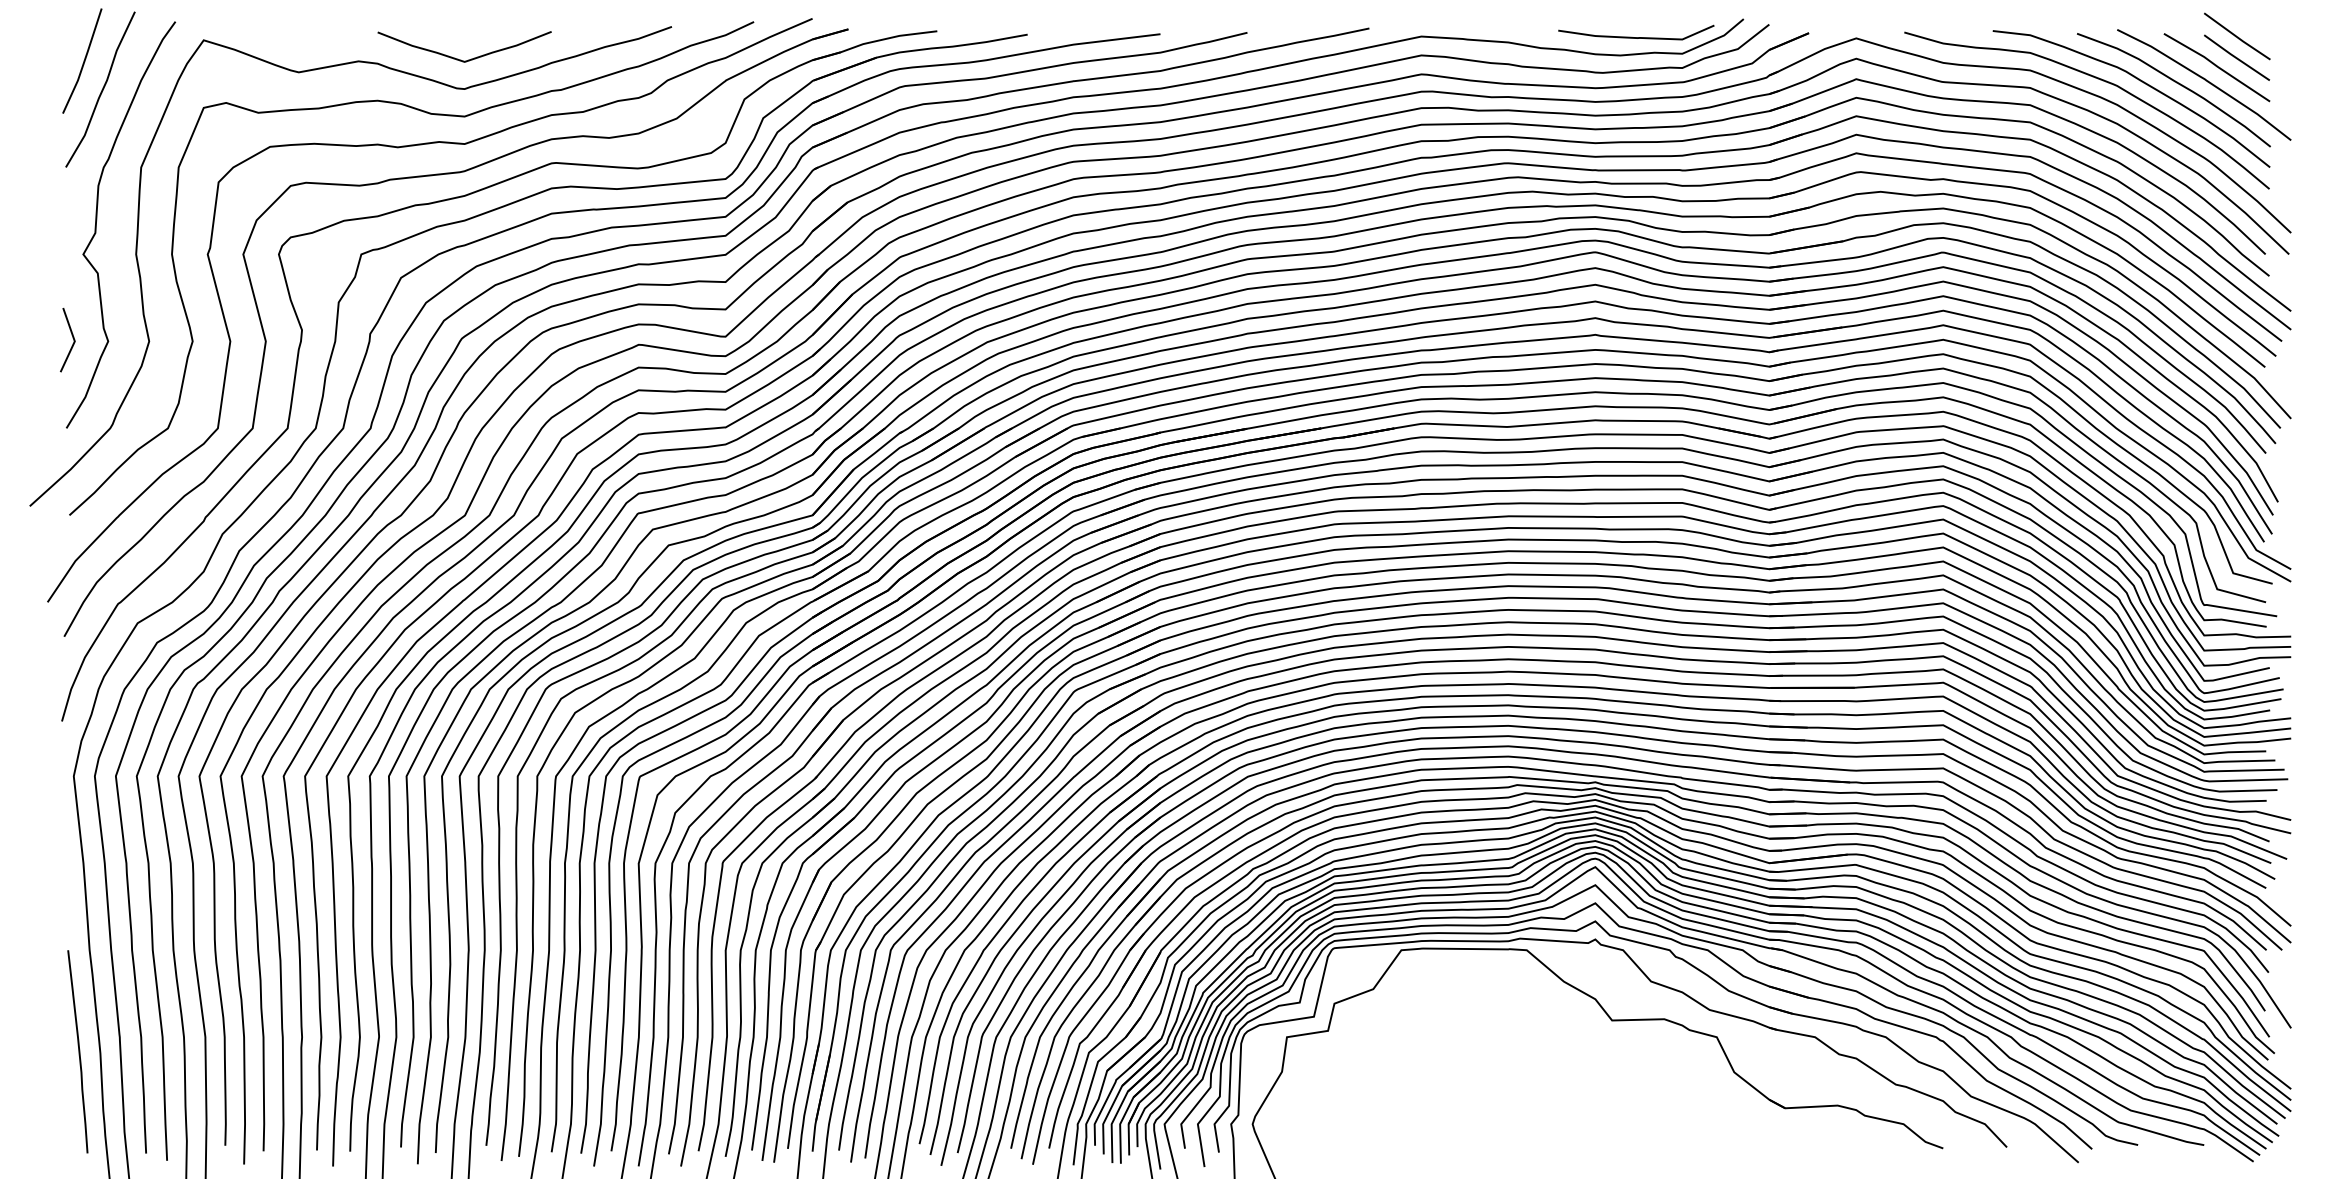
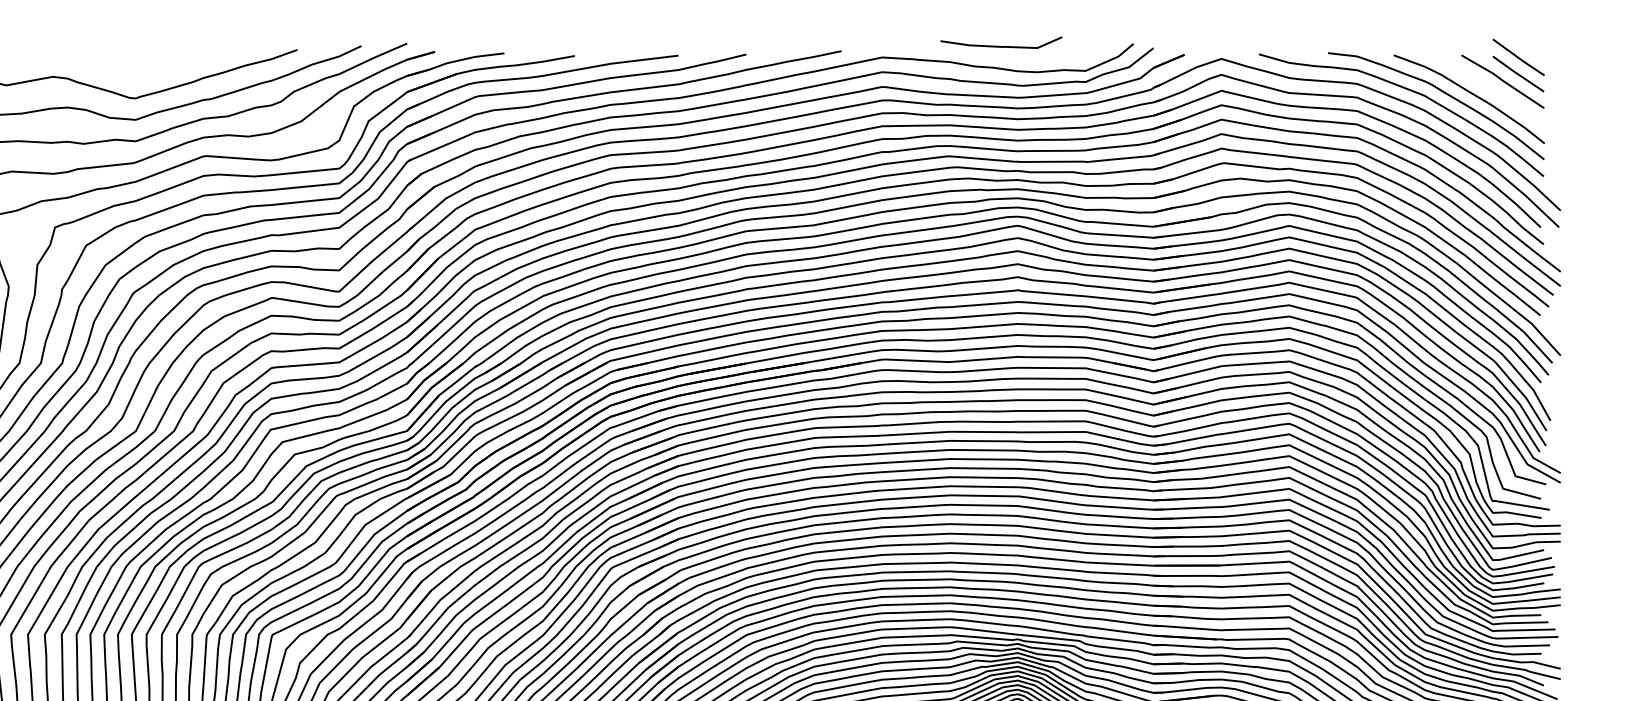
curve: (1636, 37) -> (1001, 46), moved
curve: (461, 59) -> (133, 75), removed
curve: (2206, 81) -> (1494, 92), removed

